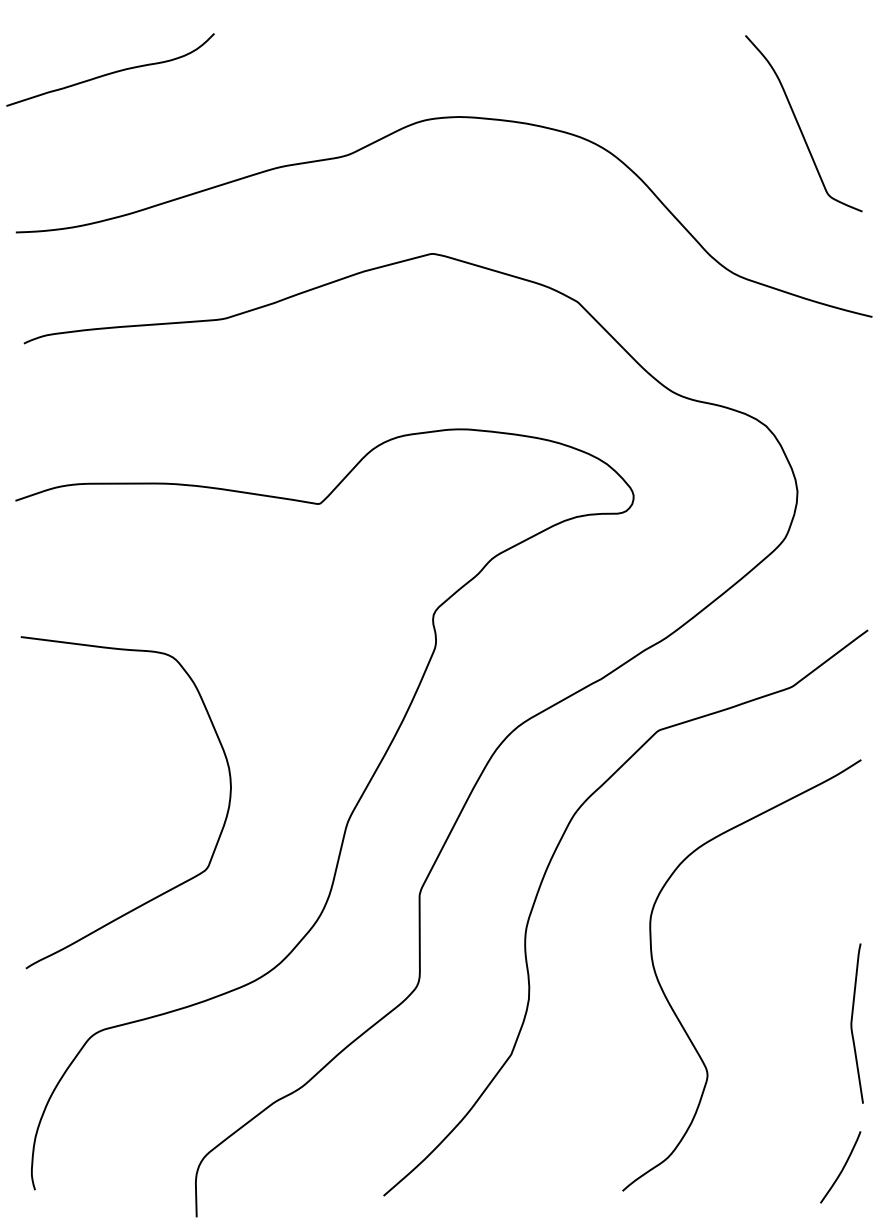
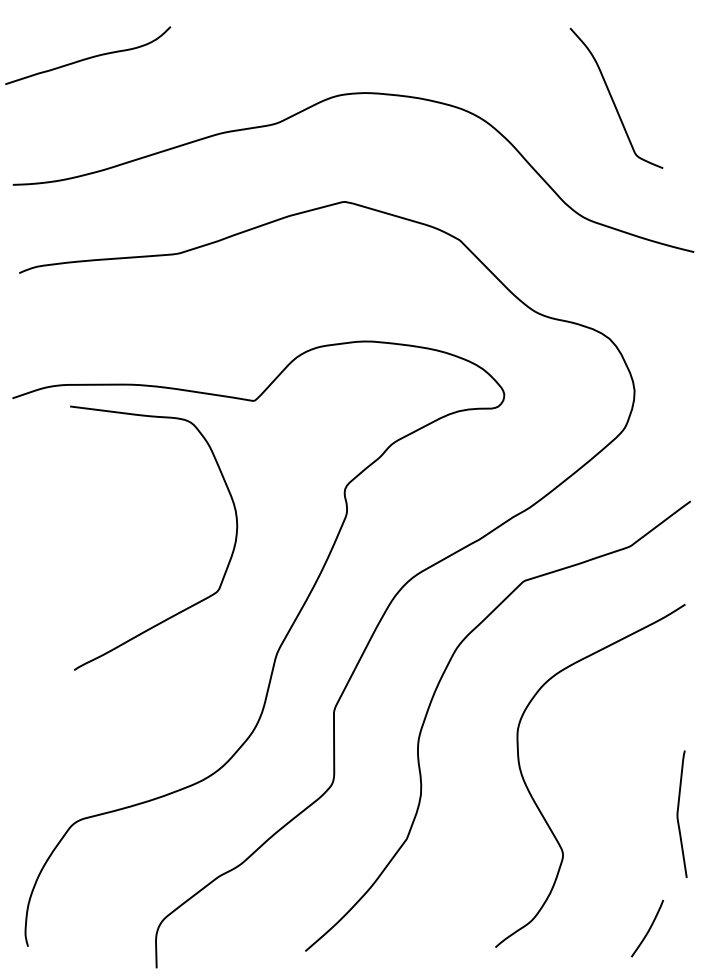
curve: (799, 124) -> (613, 99), moved
curve: (170, 888) -> (189, 606), moved
curve: (842, 1167) -> (648, 928), moved

